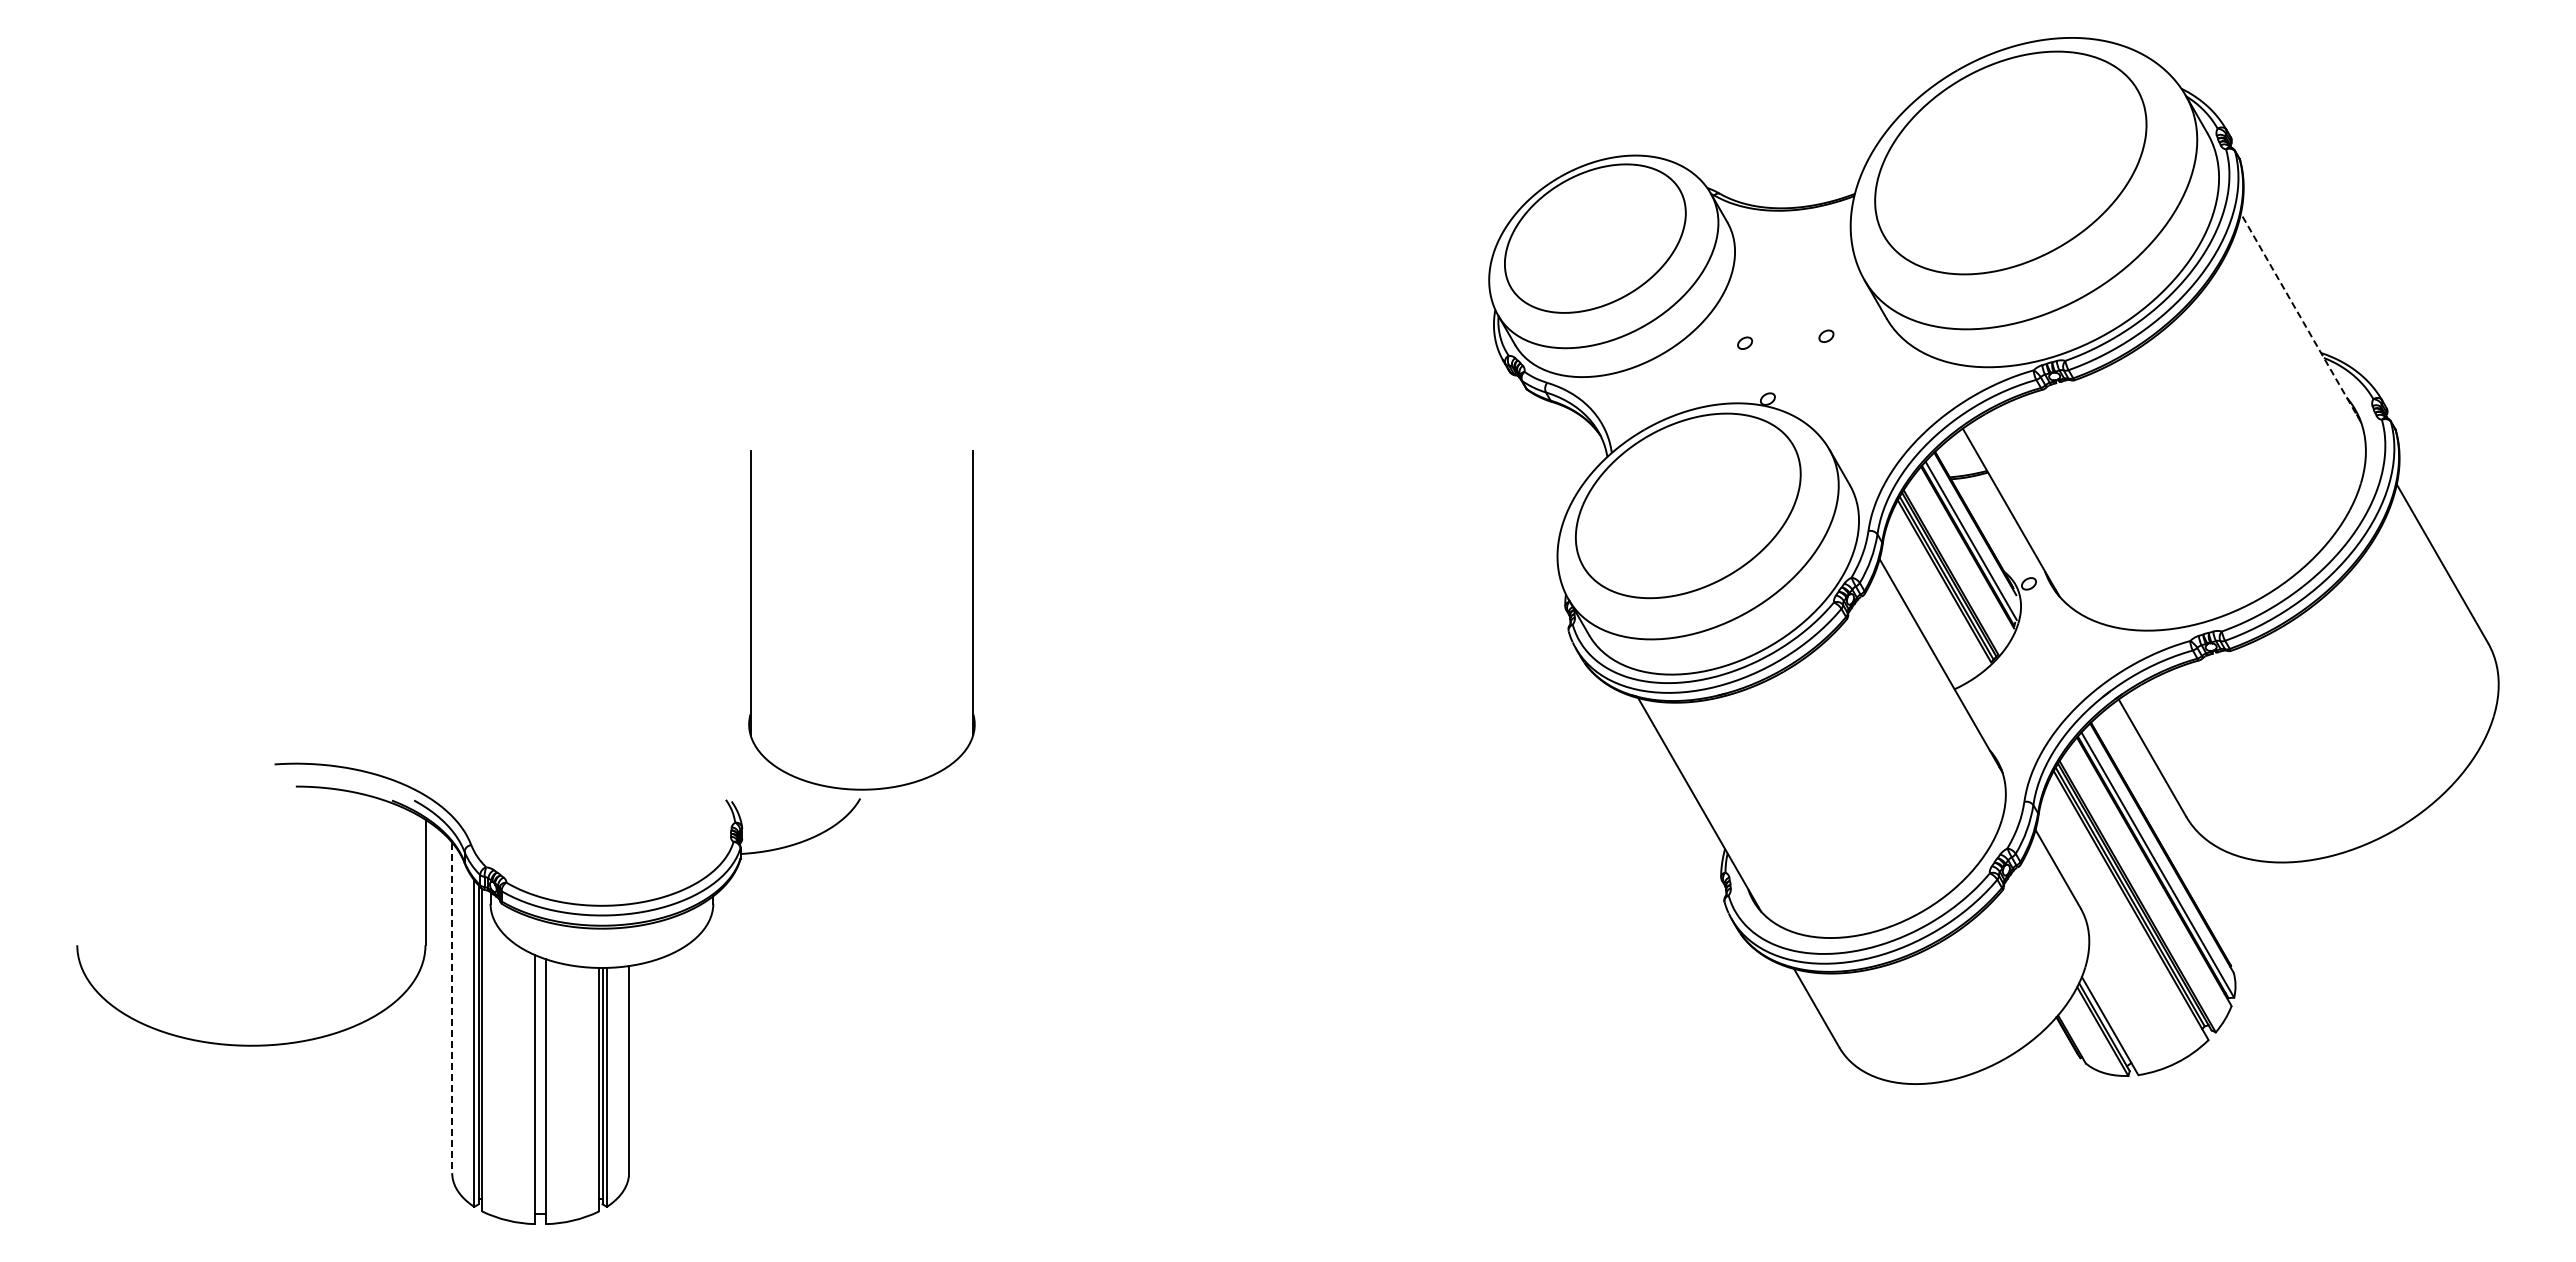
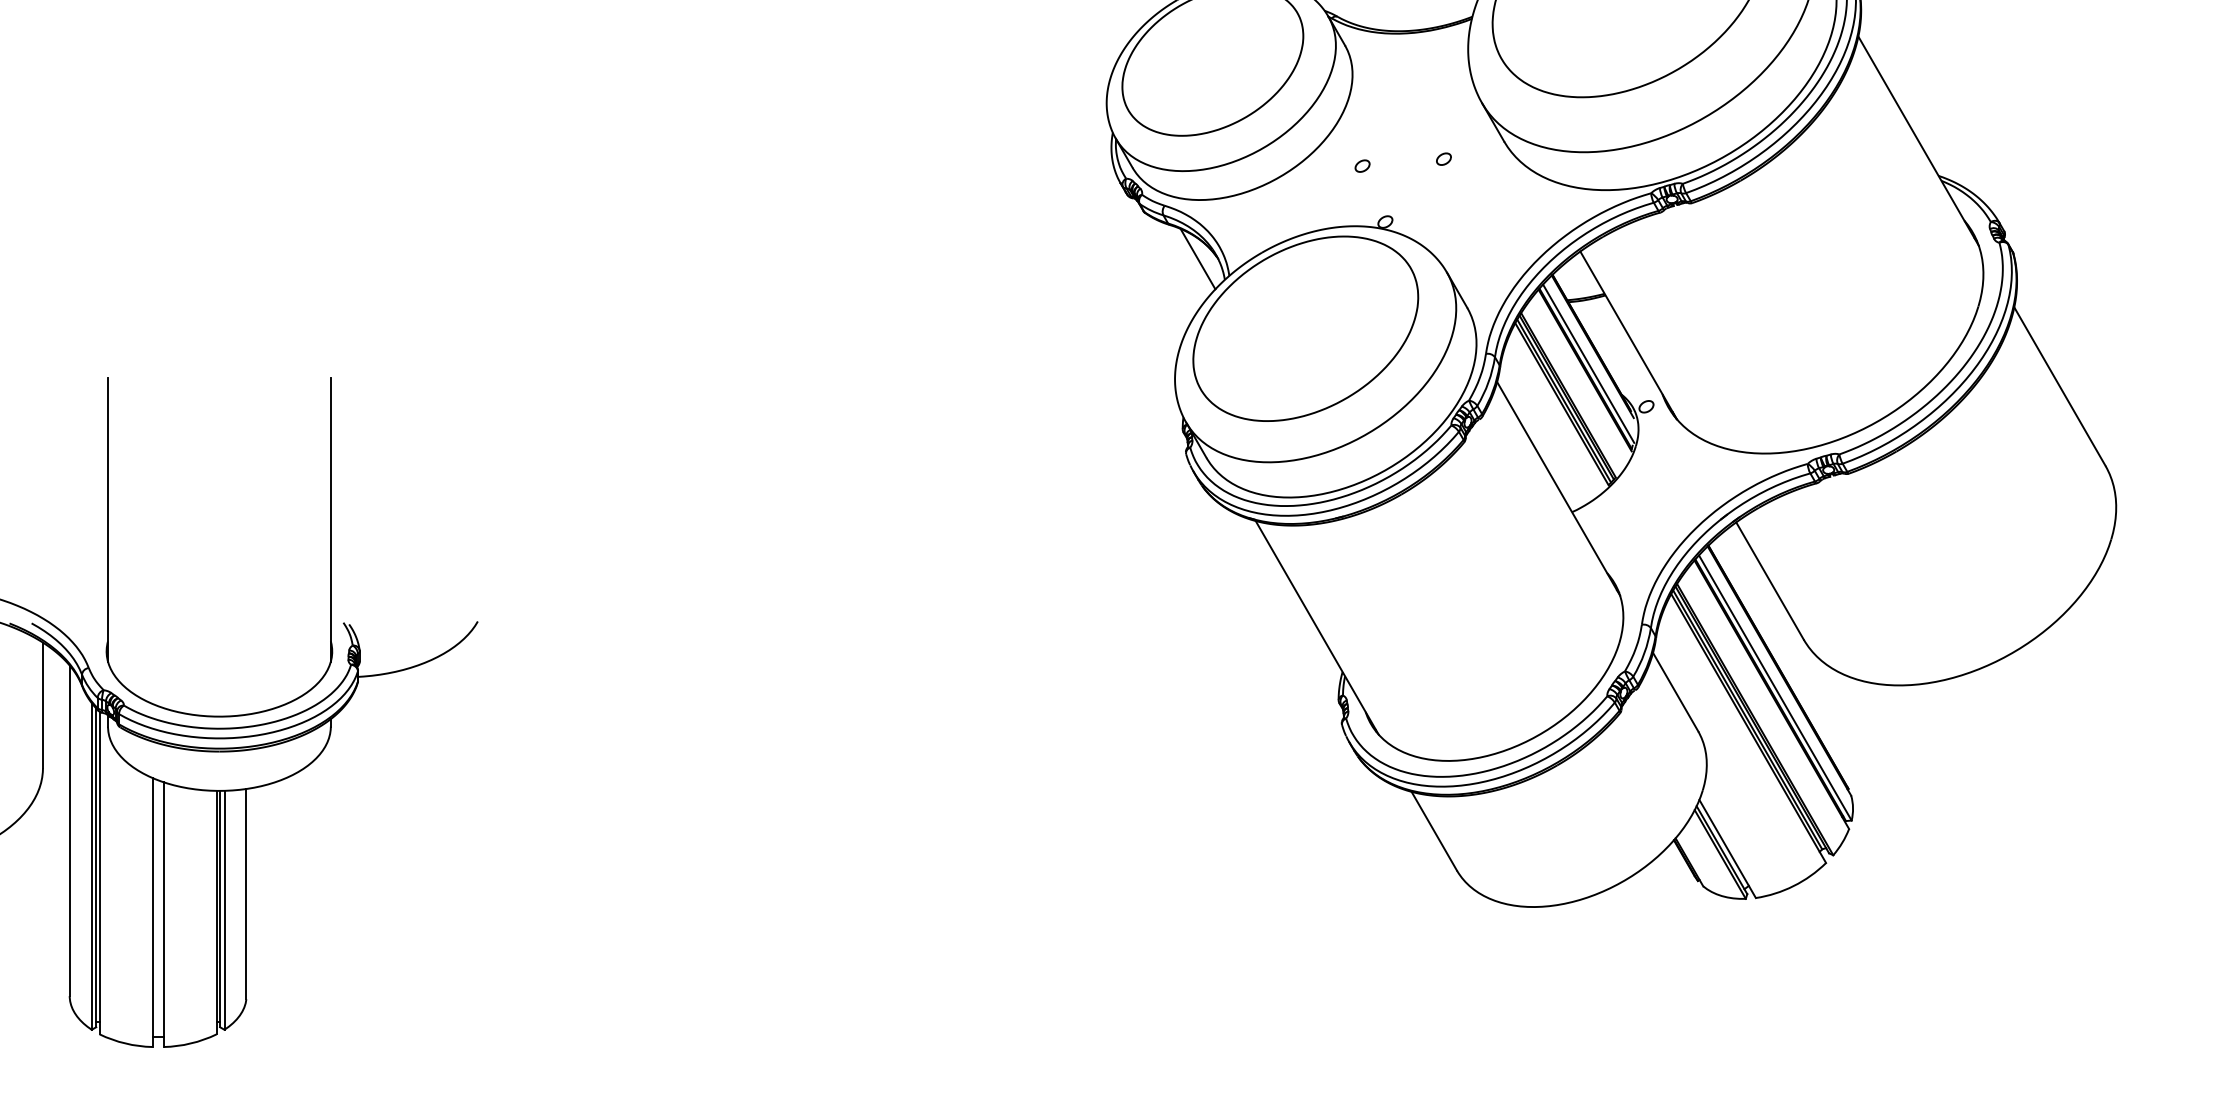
line: (2301, 318) -> (1919, 141), dashed -> solid
line: (1580, 436) -> (1198, 259), added
part: (751, 620) -> (109, 547), moved
line: (452, 1008) -> (70, 831), dashed -> solid

